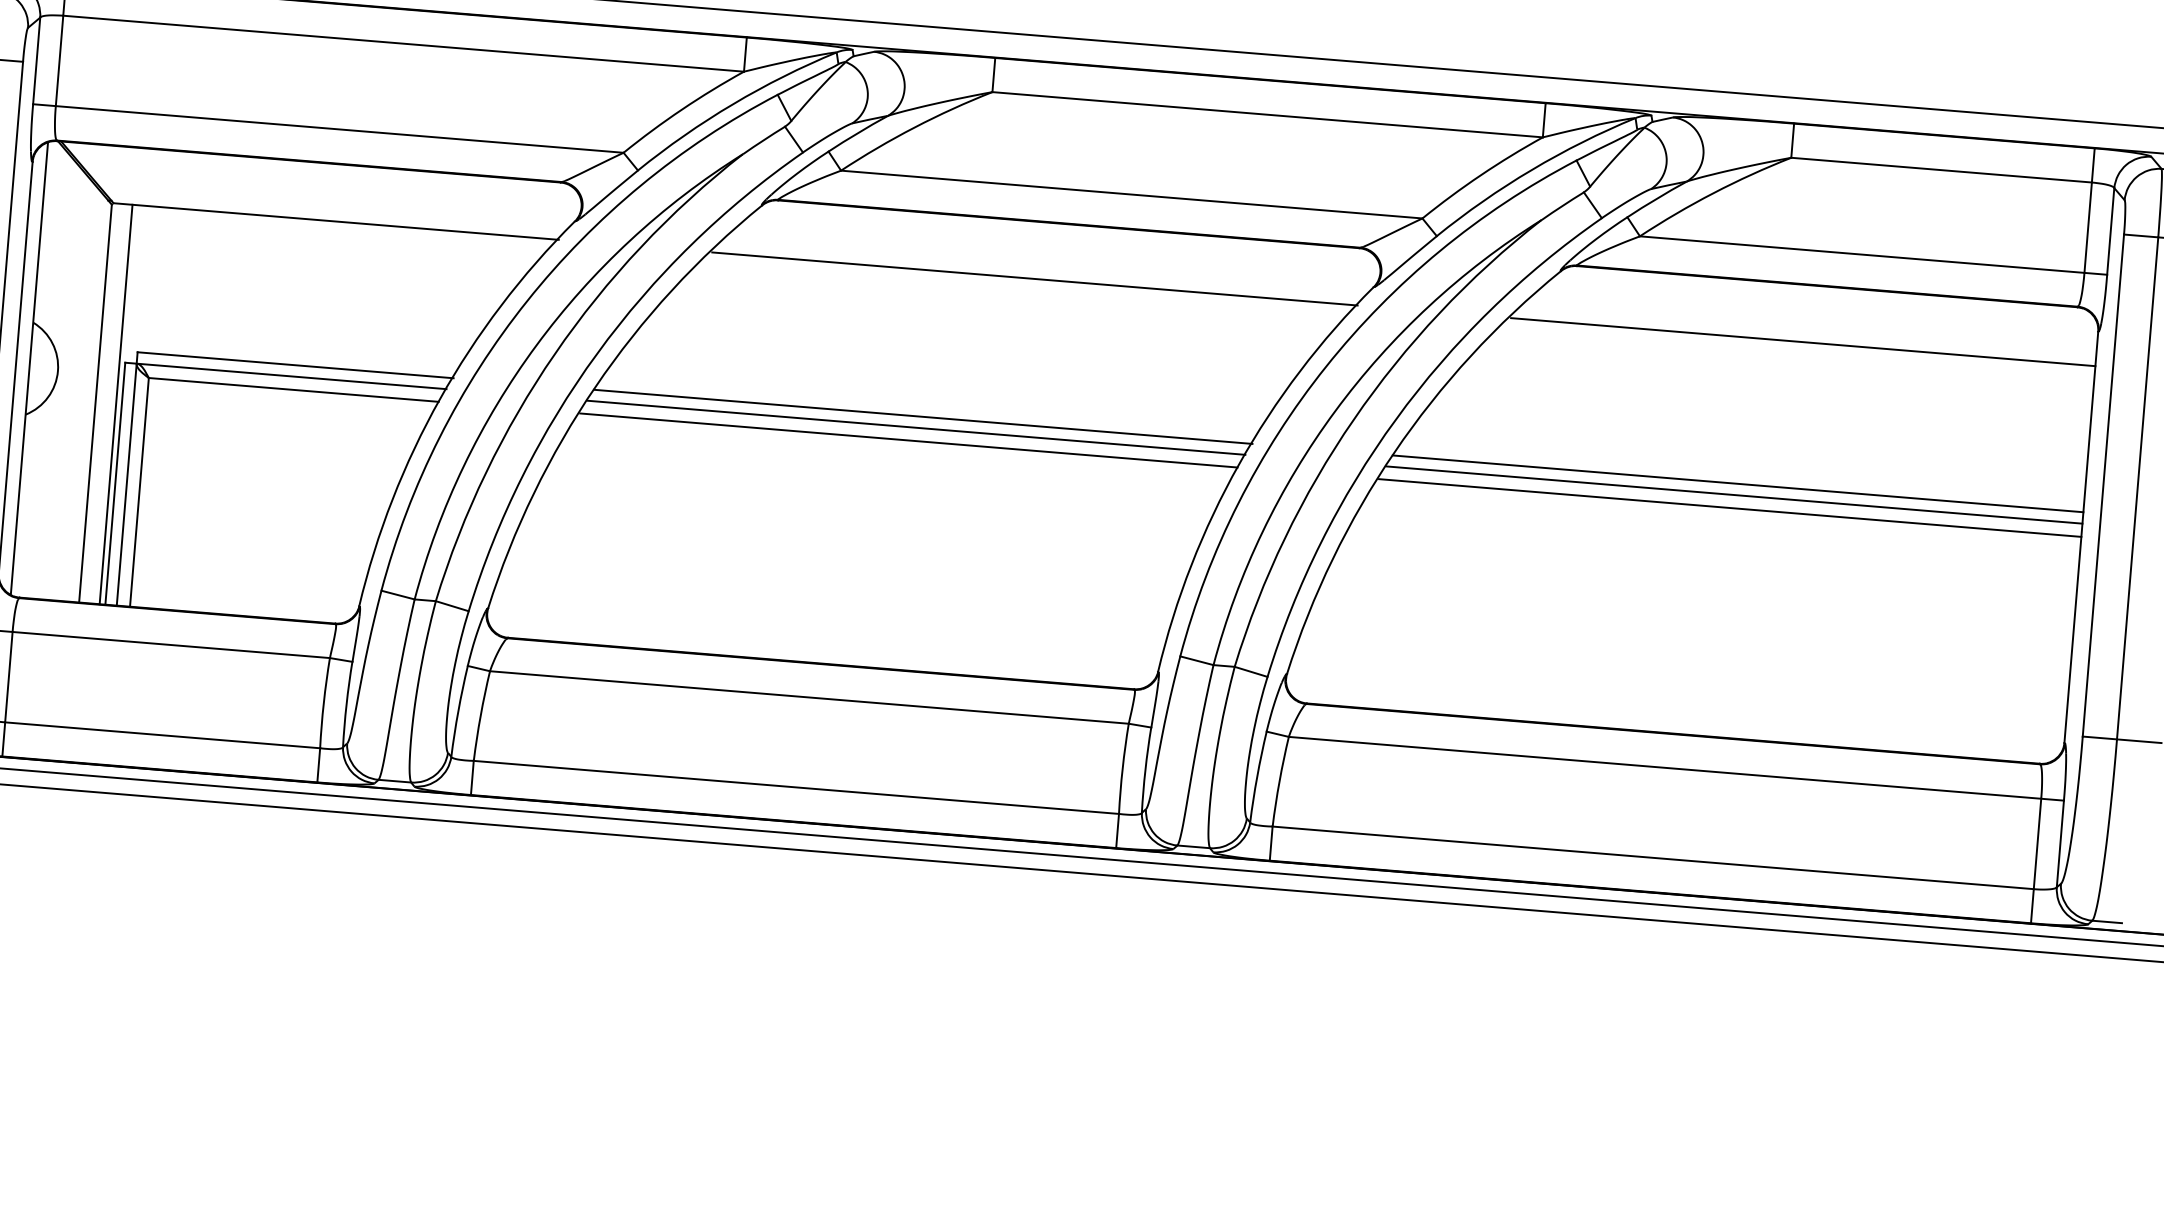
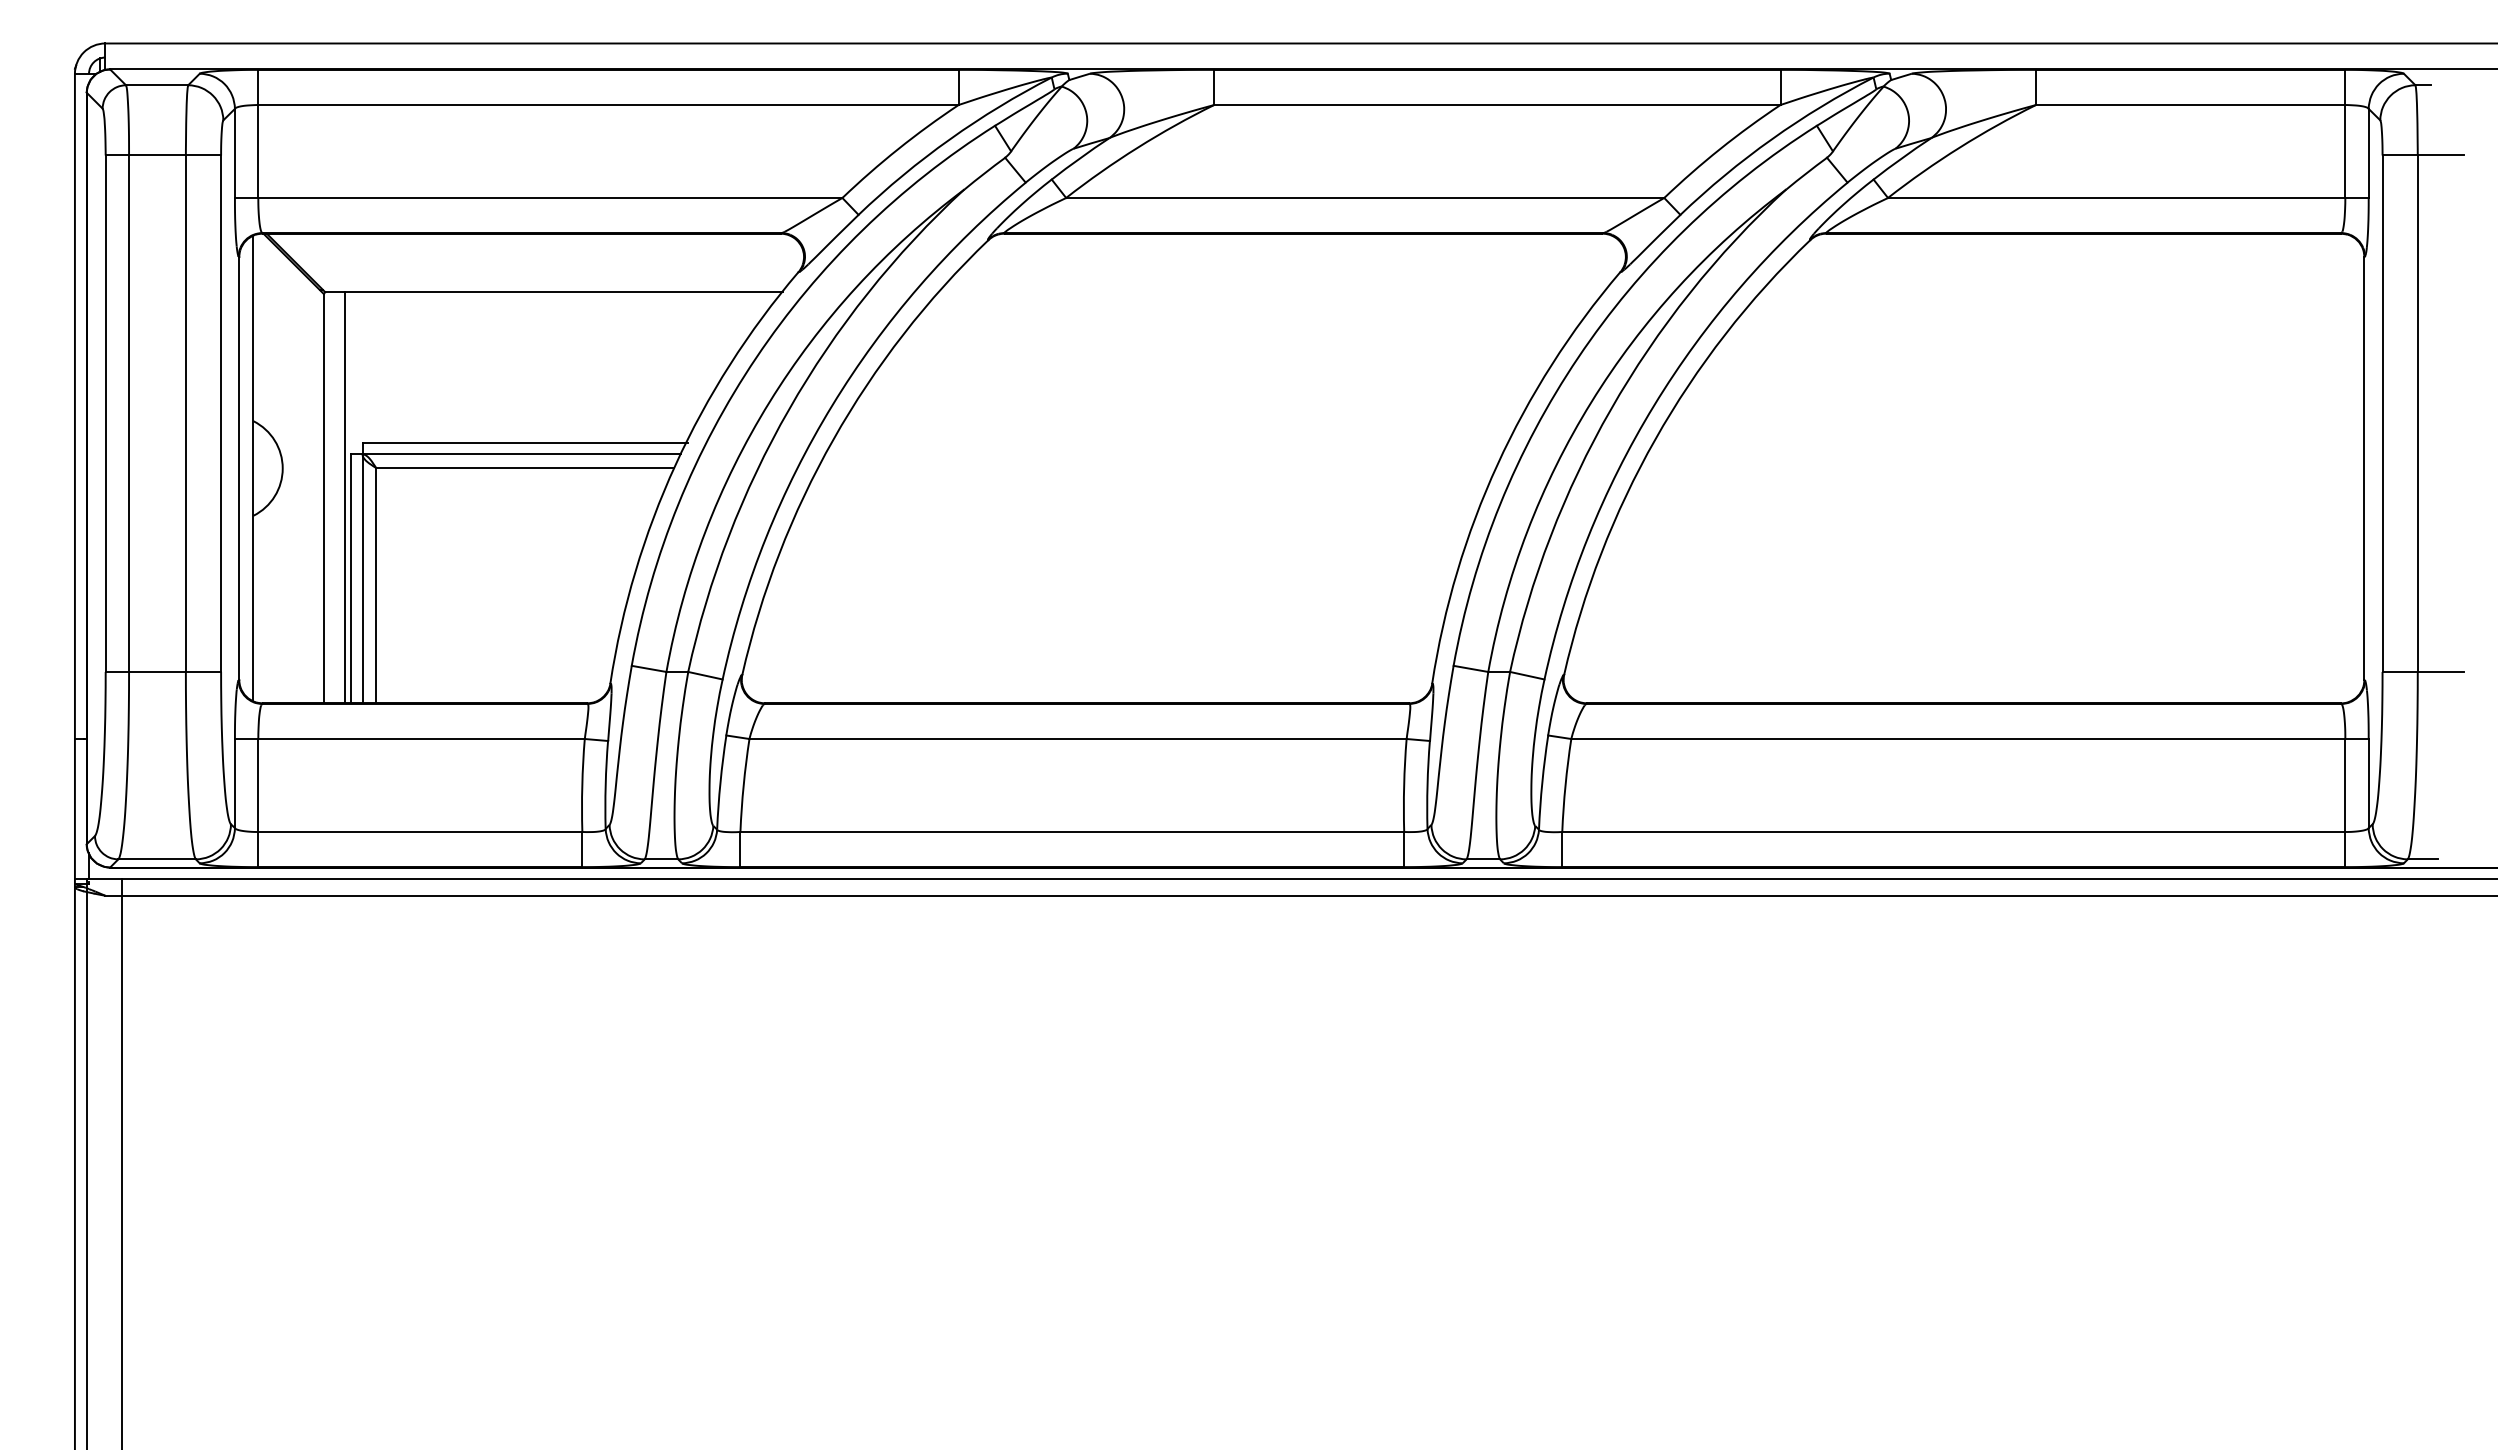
line: (1035, 279) -> (1273, 292), removed
line: (1802, 342) -> (2063, 292), removed
line: (922, 416) -> (1170, 442), removed
line: (916, 427) -> (1164, 454), removed
line: (908, 440) -> (1157, 468), removed
line: (1737, 483) -> (2008, 442), removed
line: (1734, 495) -> (2006, 454), removed
line: (1729, 508) -> (2002, 468), removed

